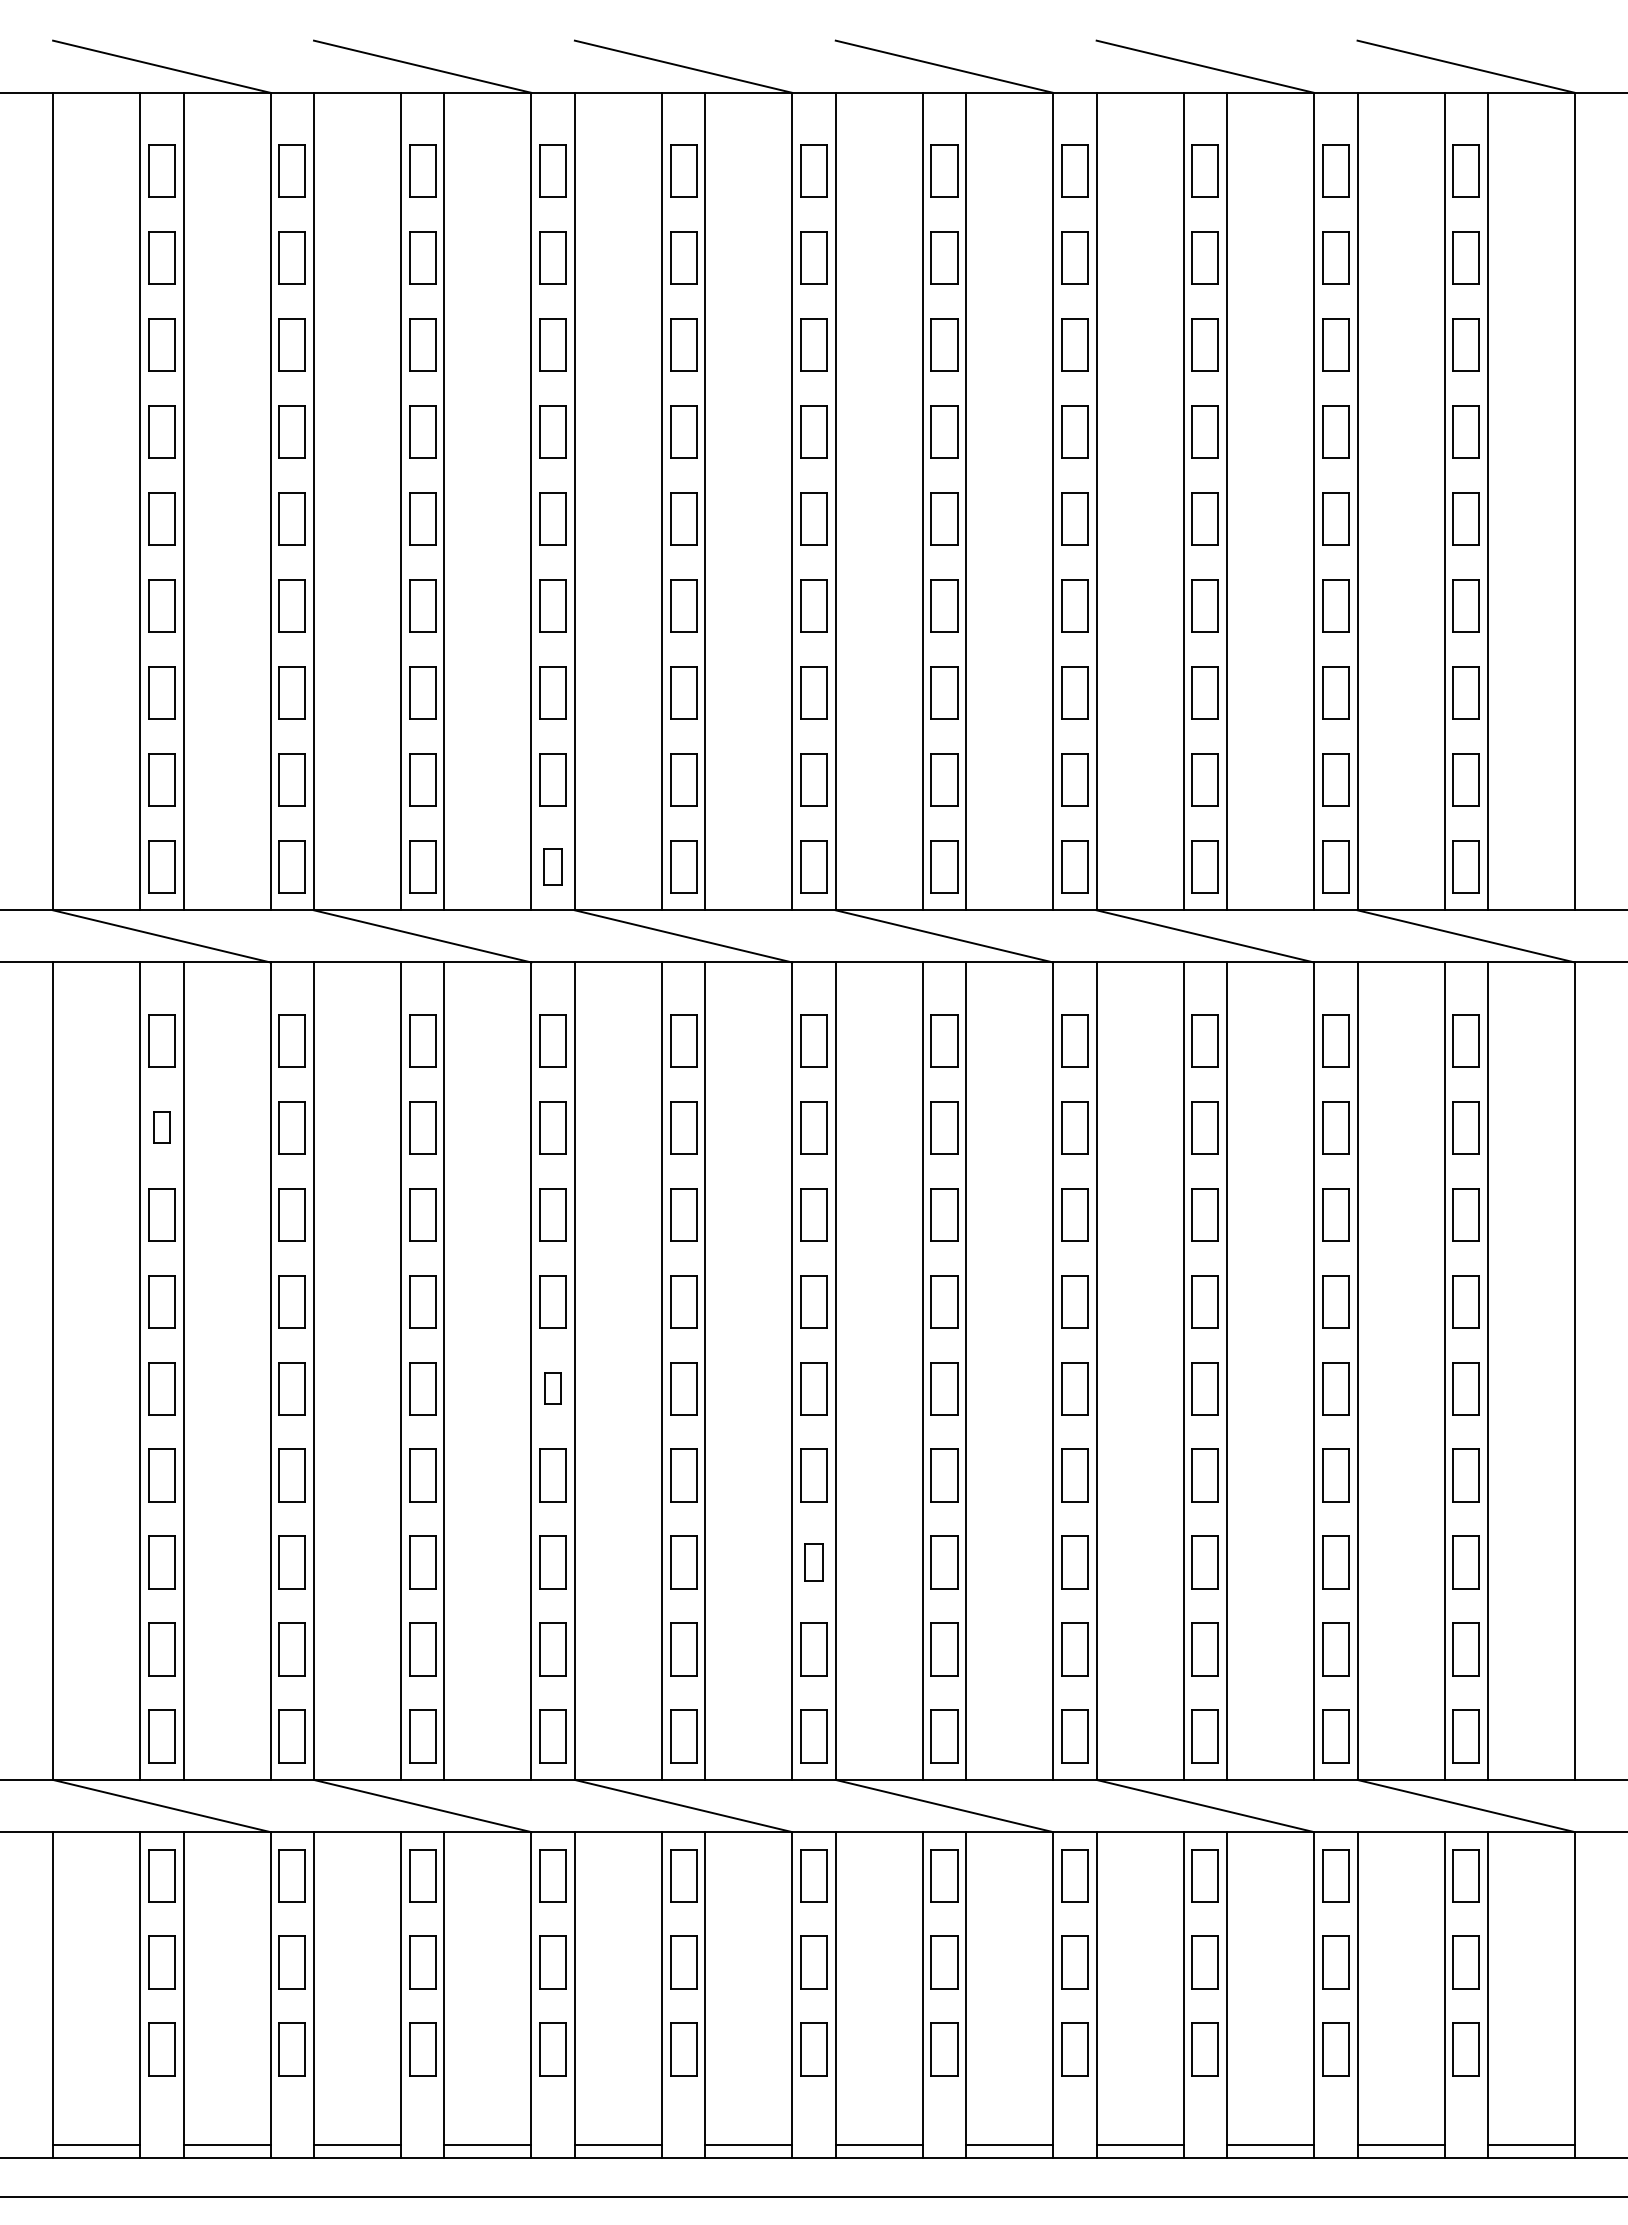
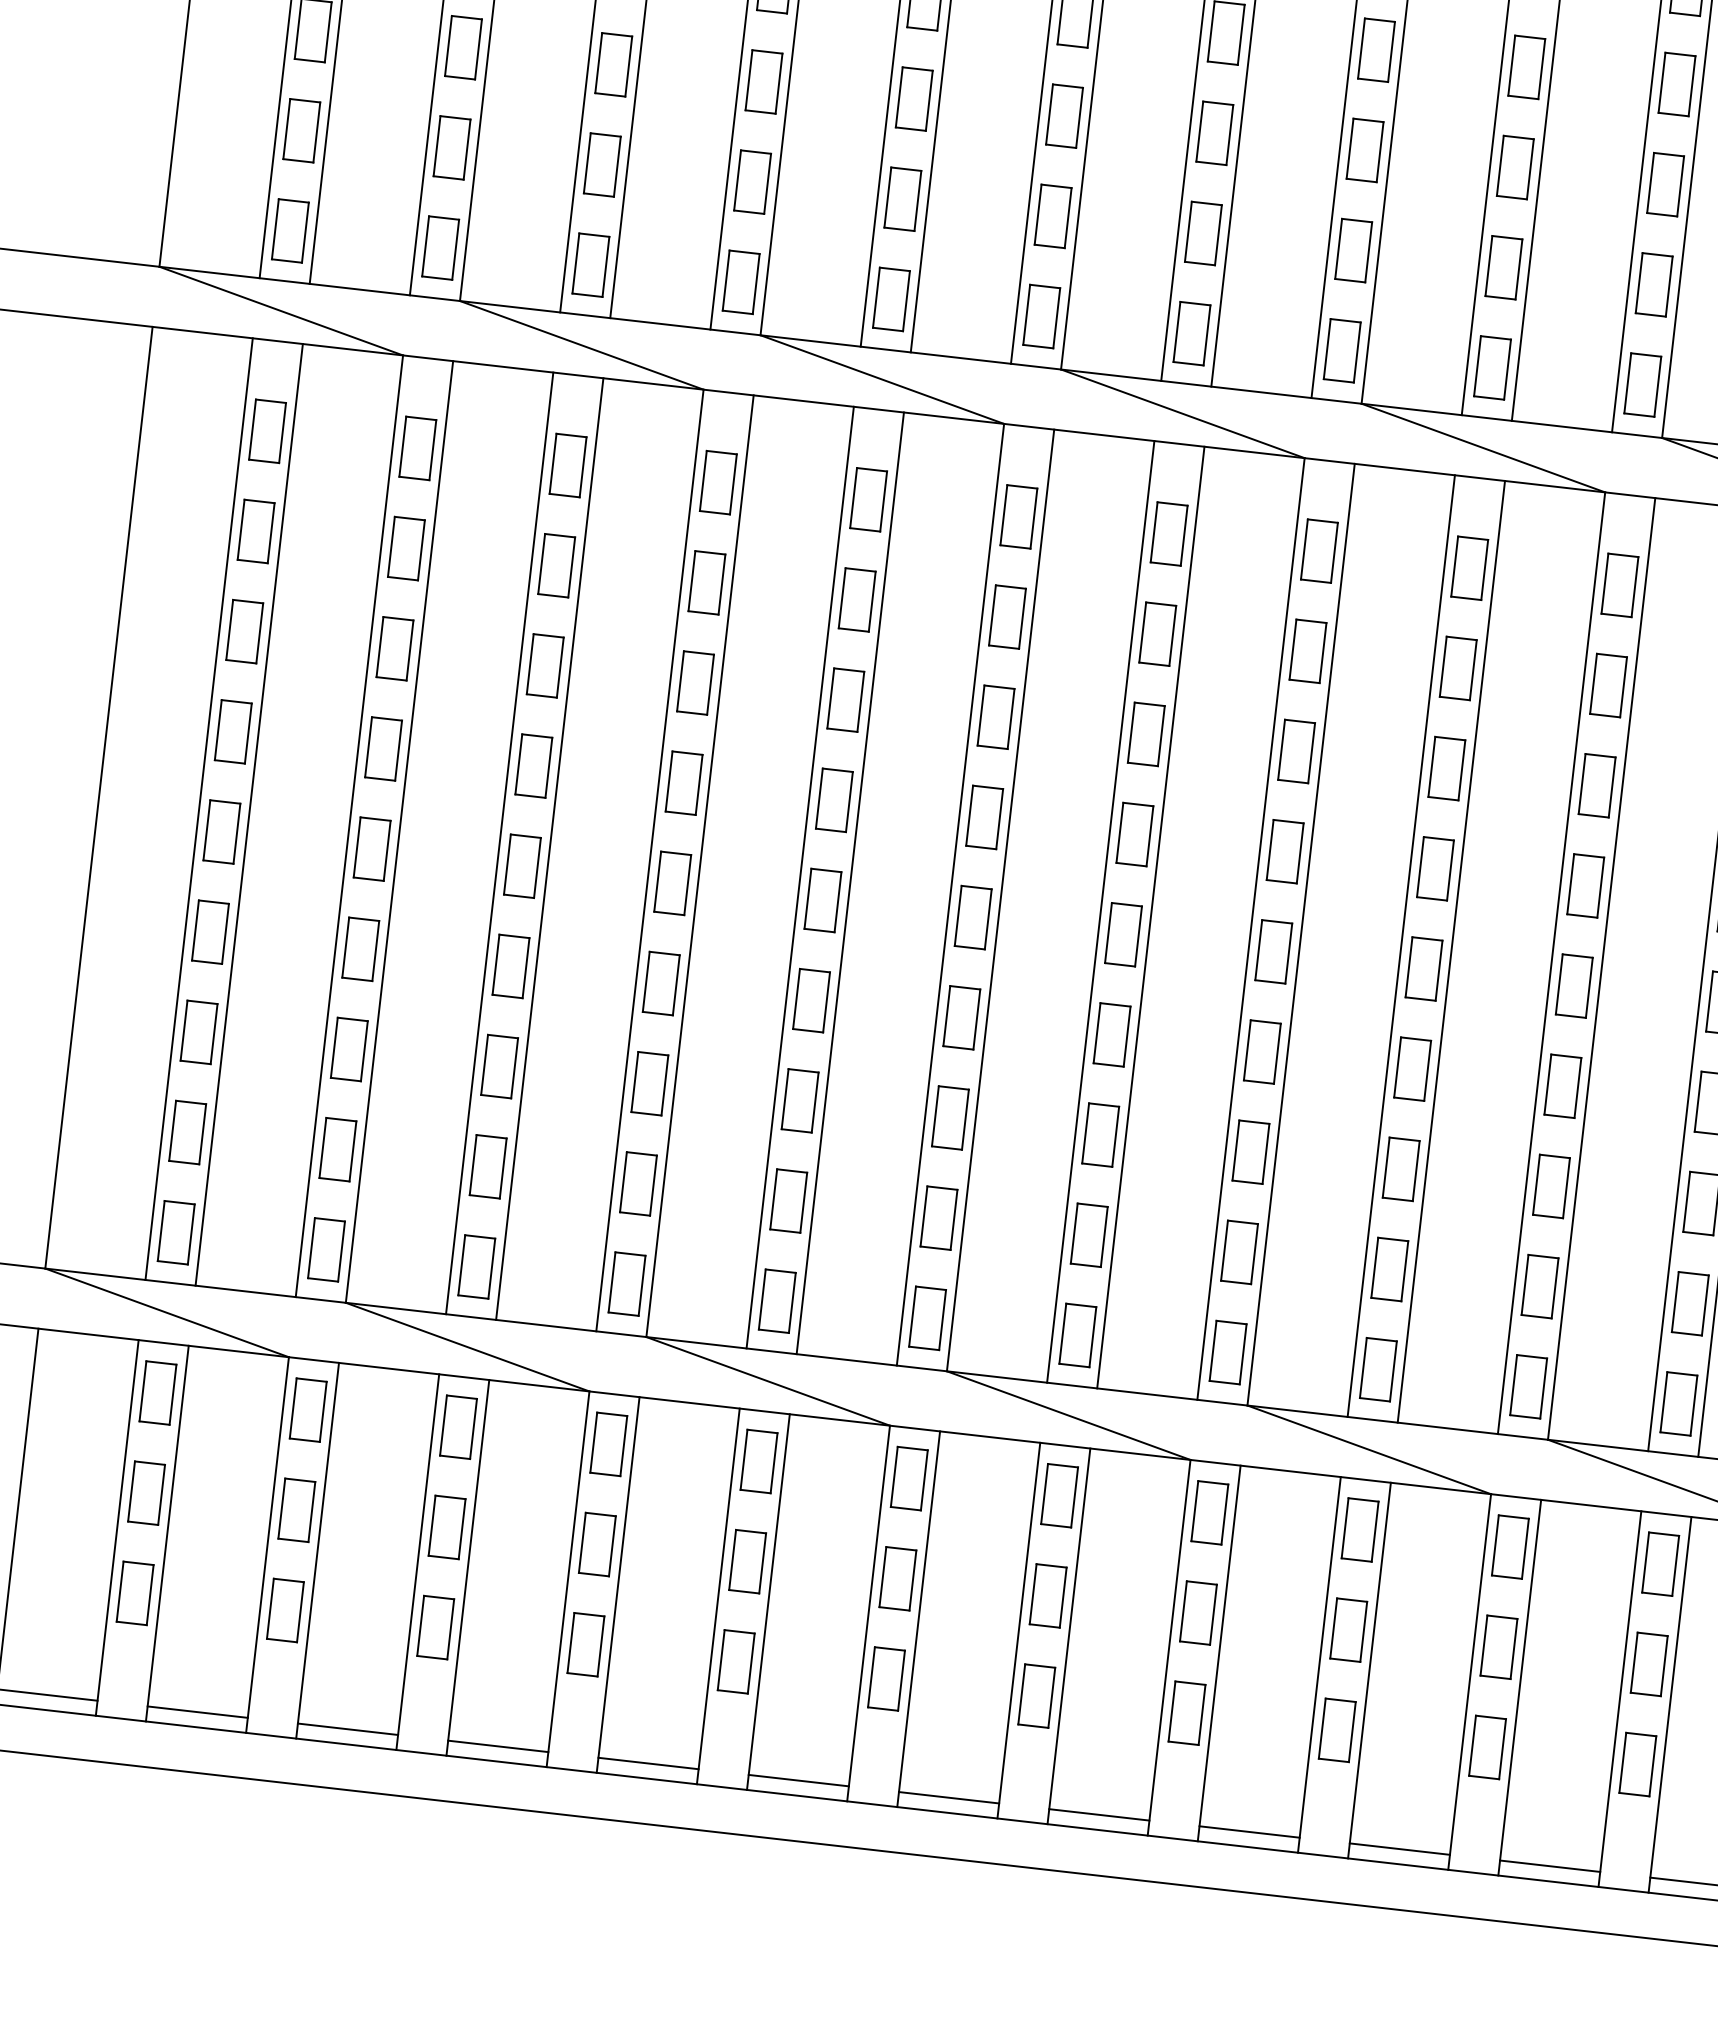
part: (552, 866) -> (740, 281), size x1.43
part: (161, 1127) -> (255, 531), size x1.67
part: (552, 1388) -> (671, 883), size x1.67
part: (813, 1562) -> (949, 1117), size x1.43

